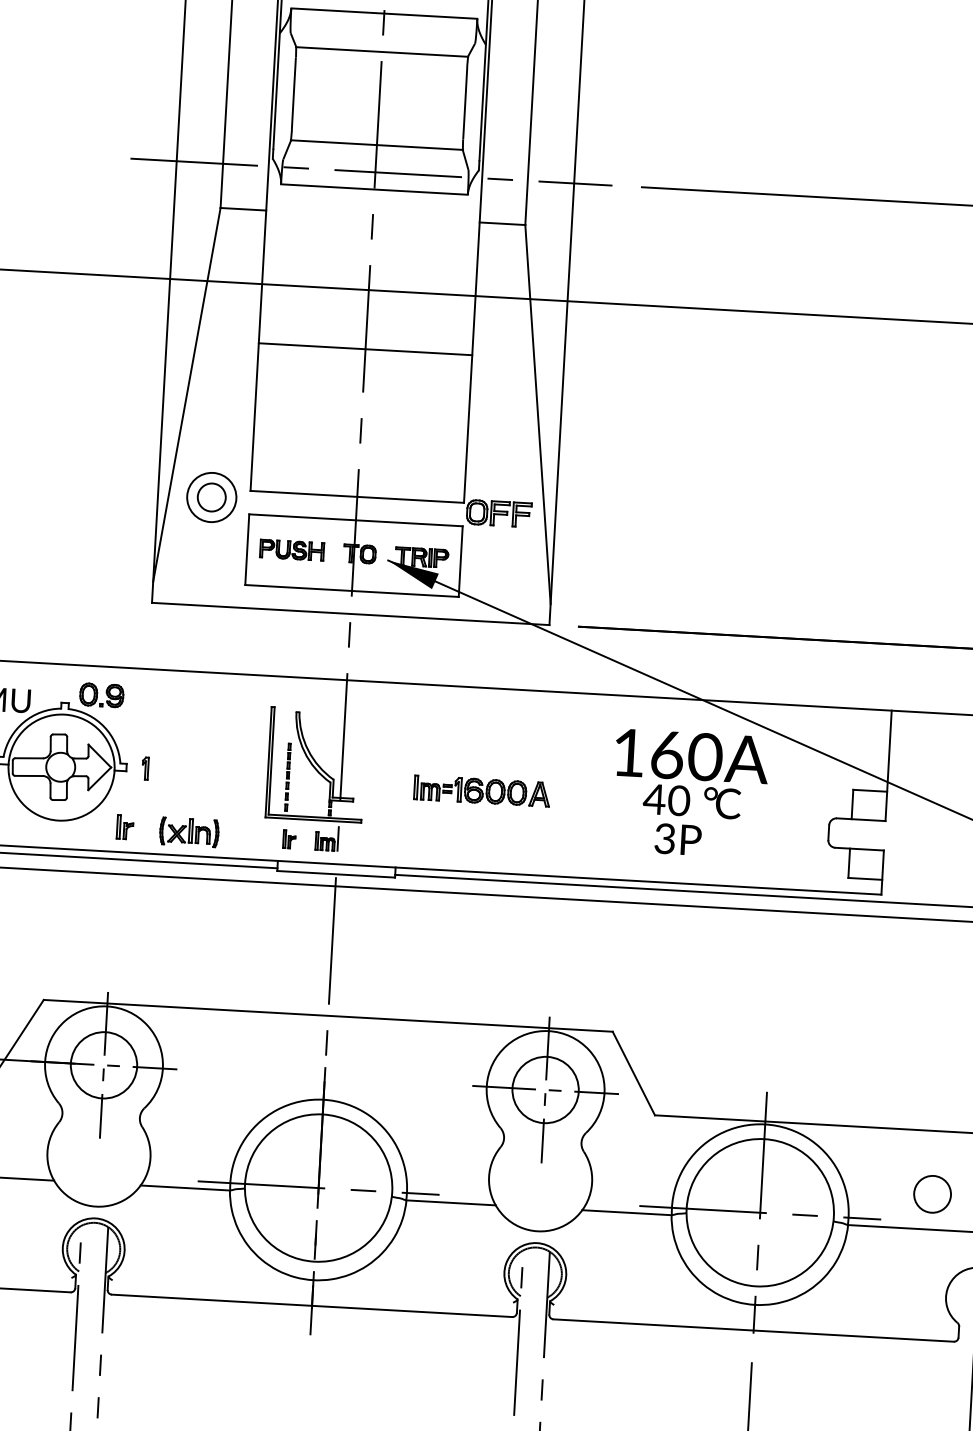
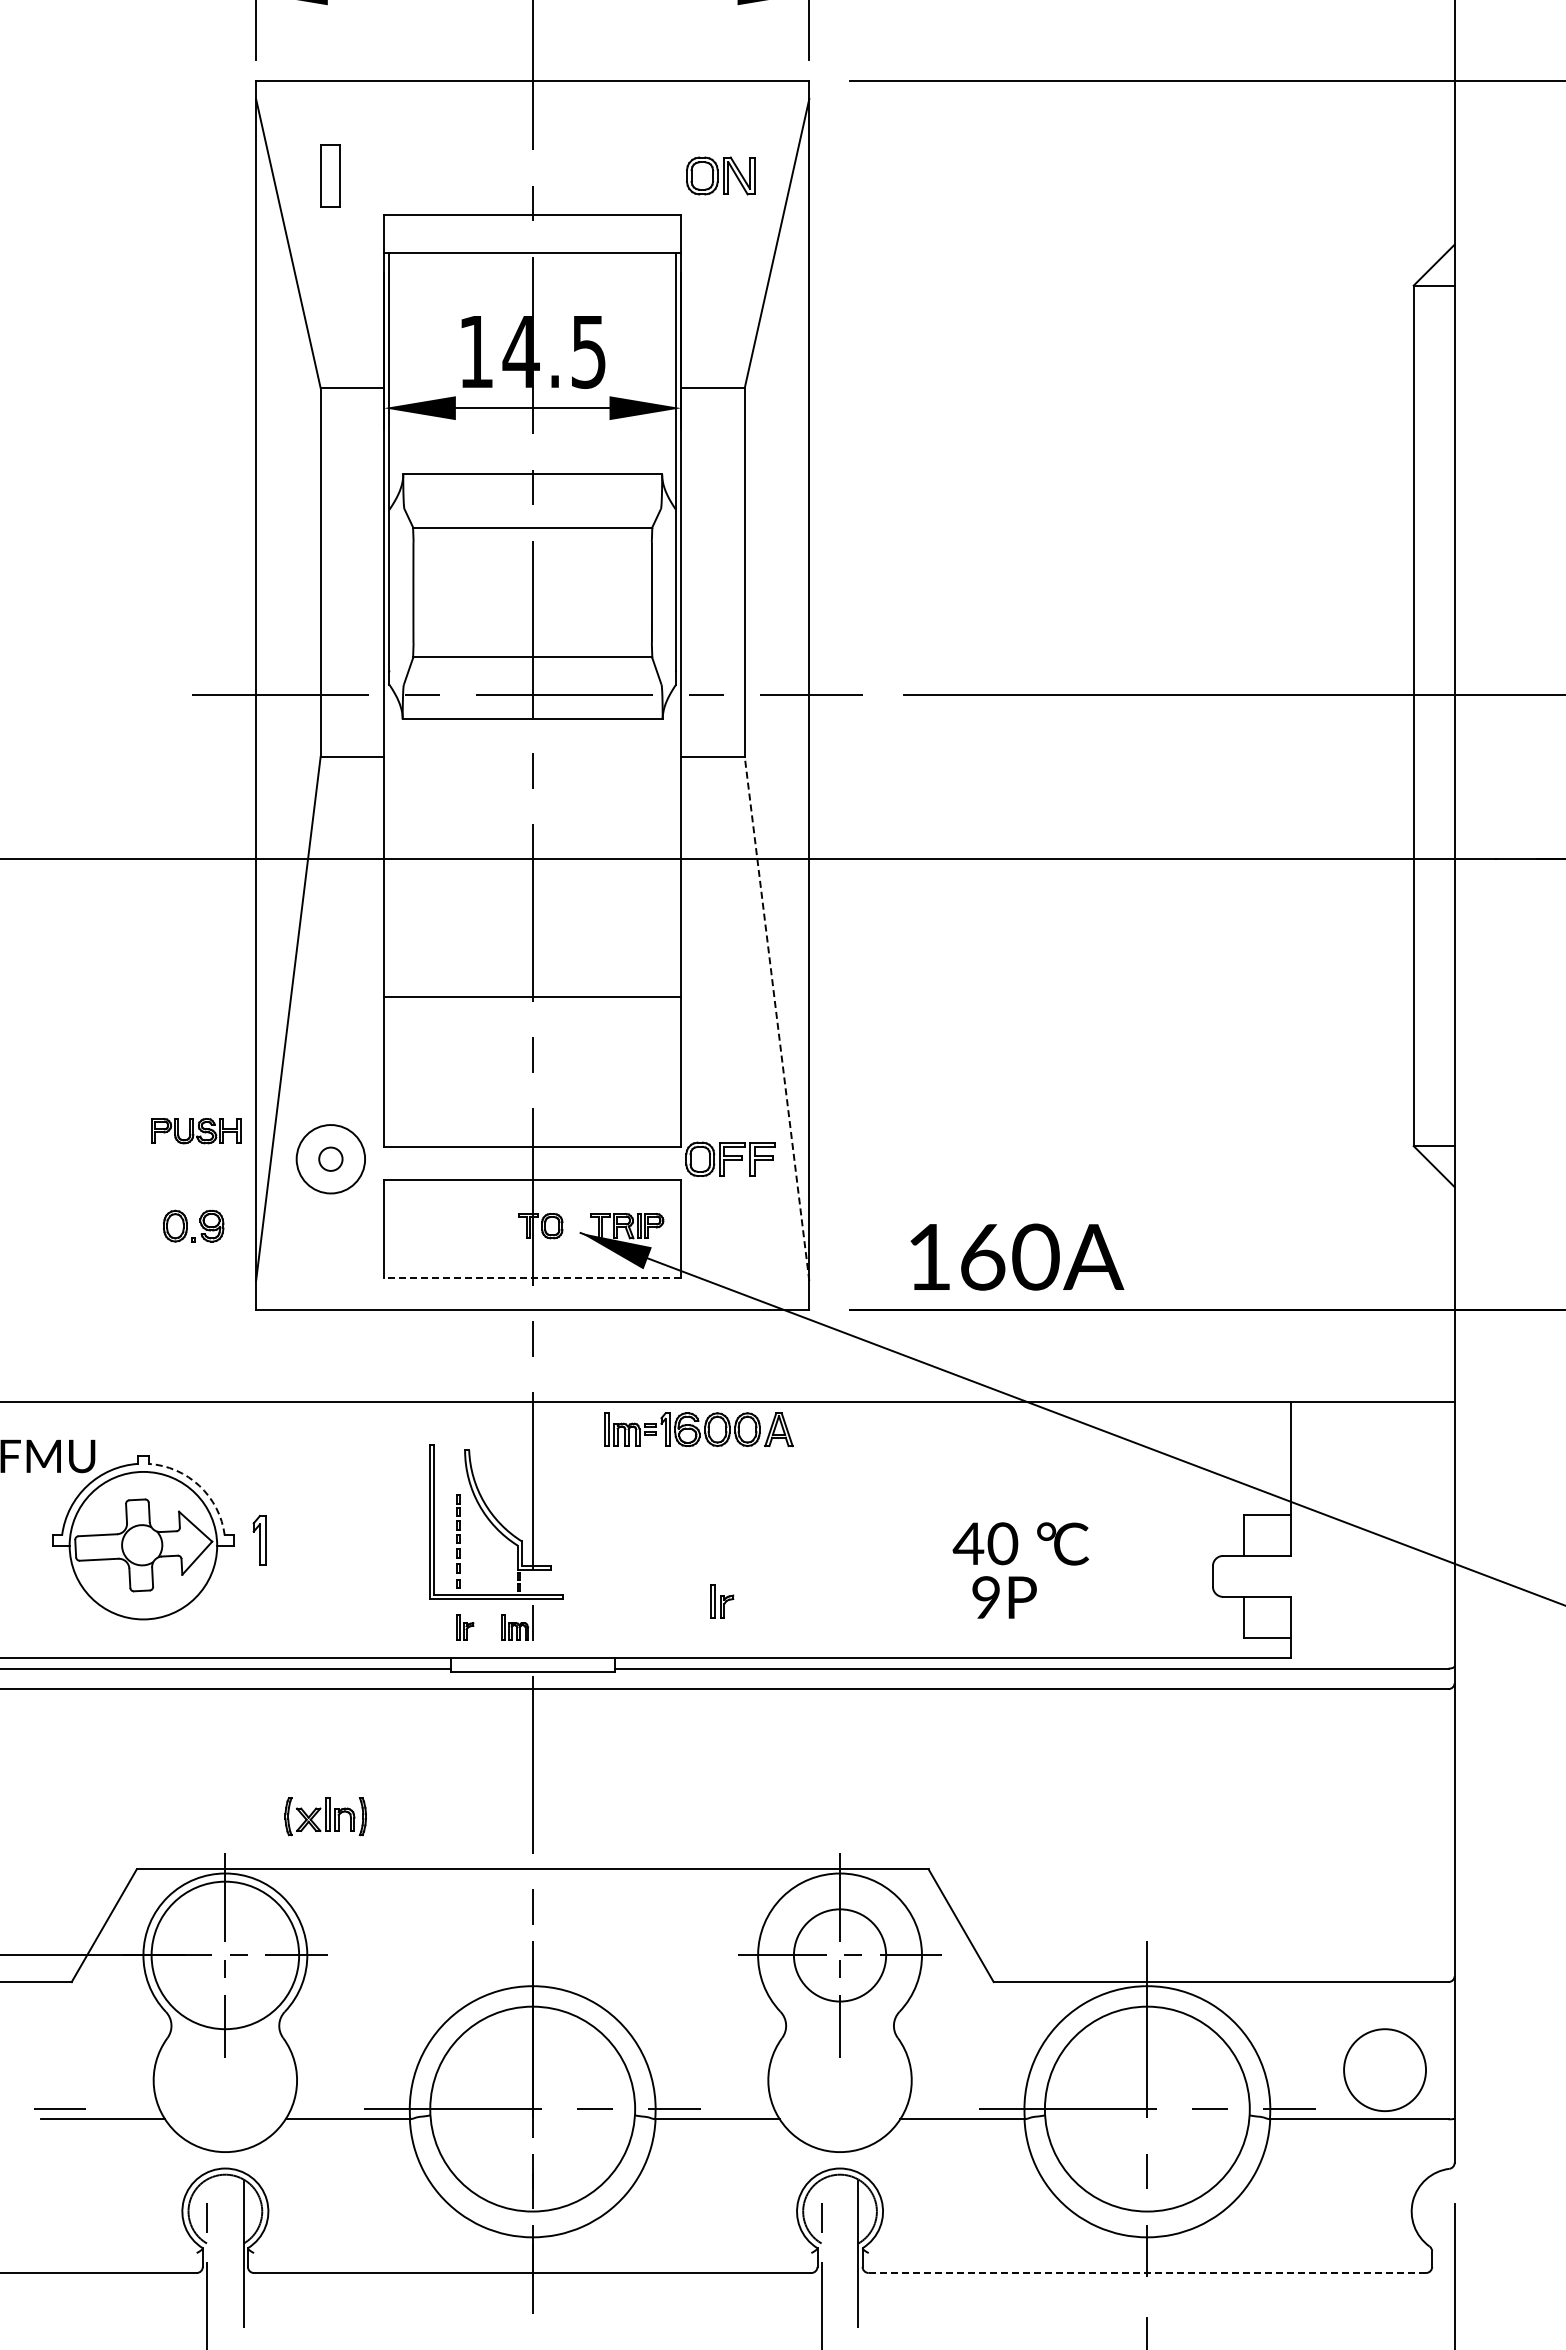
line: (365, 349) -> (532, 996), moved
line: (538, 414) -> (777, 1018), solid -> dashed
circle: (211, 496) -> (330, 1158), size x0.6
part: (292, 550) -> (196, 1131), moved
line: (351, 591) -> (532, 1278), solid -> dashed
part: (101, 694) -> (193, 1225), moved
arc: (104, 726) -> (199, 1485), solid -> dashed
text: (692, 755) -> (1017, 1256), moved
part: (145, 768) -> (259, 1540), size x1.6
part: (481, 791) -> (698, 1429), moved
part: (125, 827) -> (722, 1601), moved
part: (189, 832) -> (325, 1816), moved
text: (665, 838) -> (986, 1597), 3P -> 9P
circle: (104, 1065) -> (225, 1955), size x1.6
circle: (932, 1193) -> (1384, 2069), size x1.6
line: (753, 1330) -> (1147, 2273), solid -> dashed

